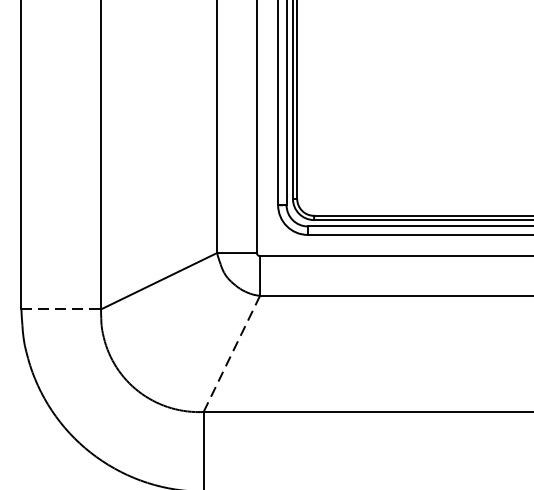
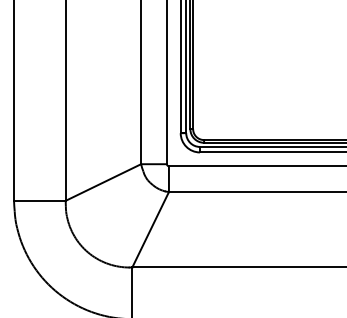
line: (60, 308) -> (39, 200), dashed -> solid
line: (231, 353) -> (150, 229), dashed -> solid

